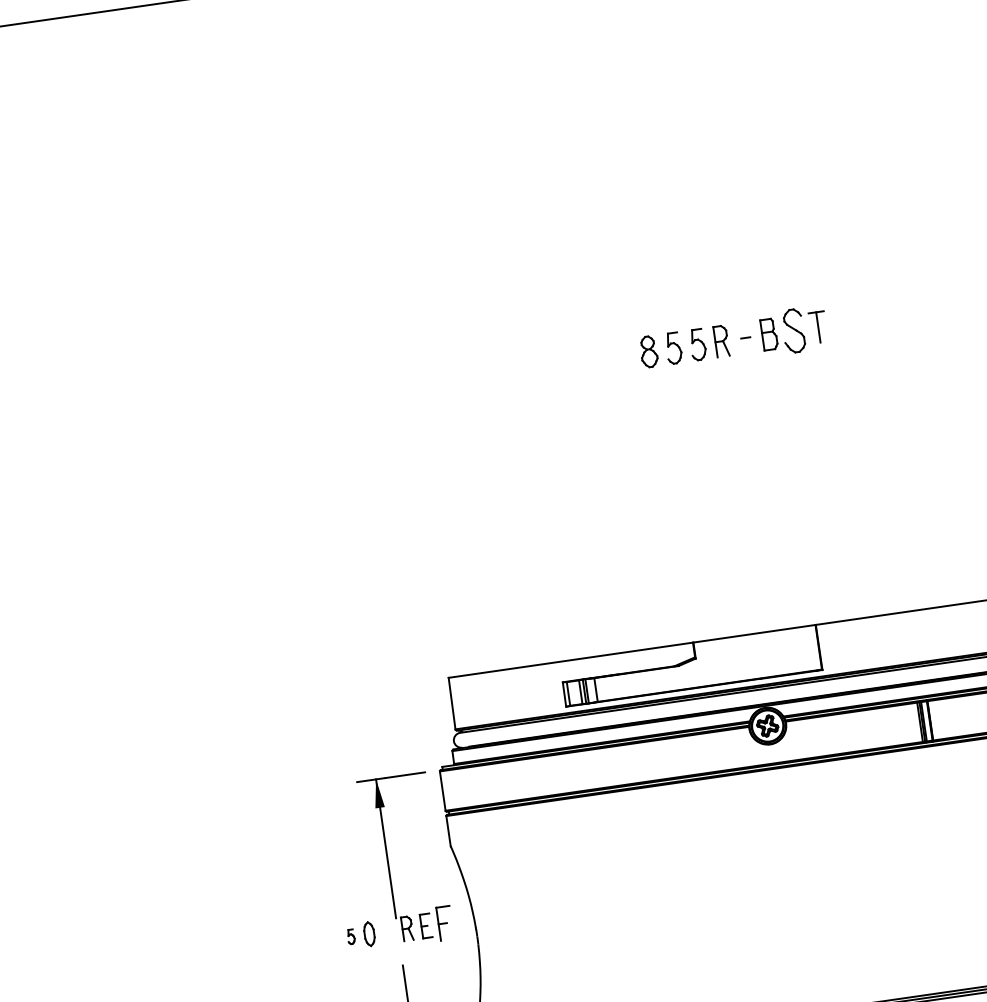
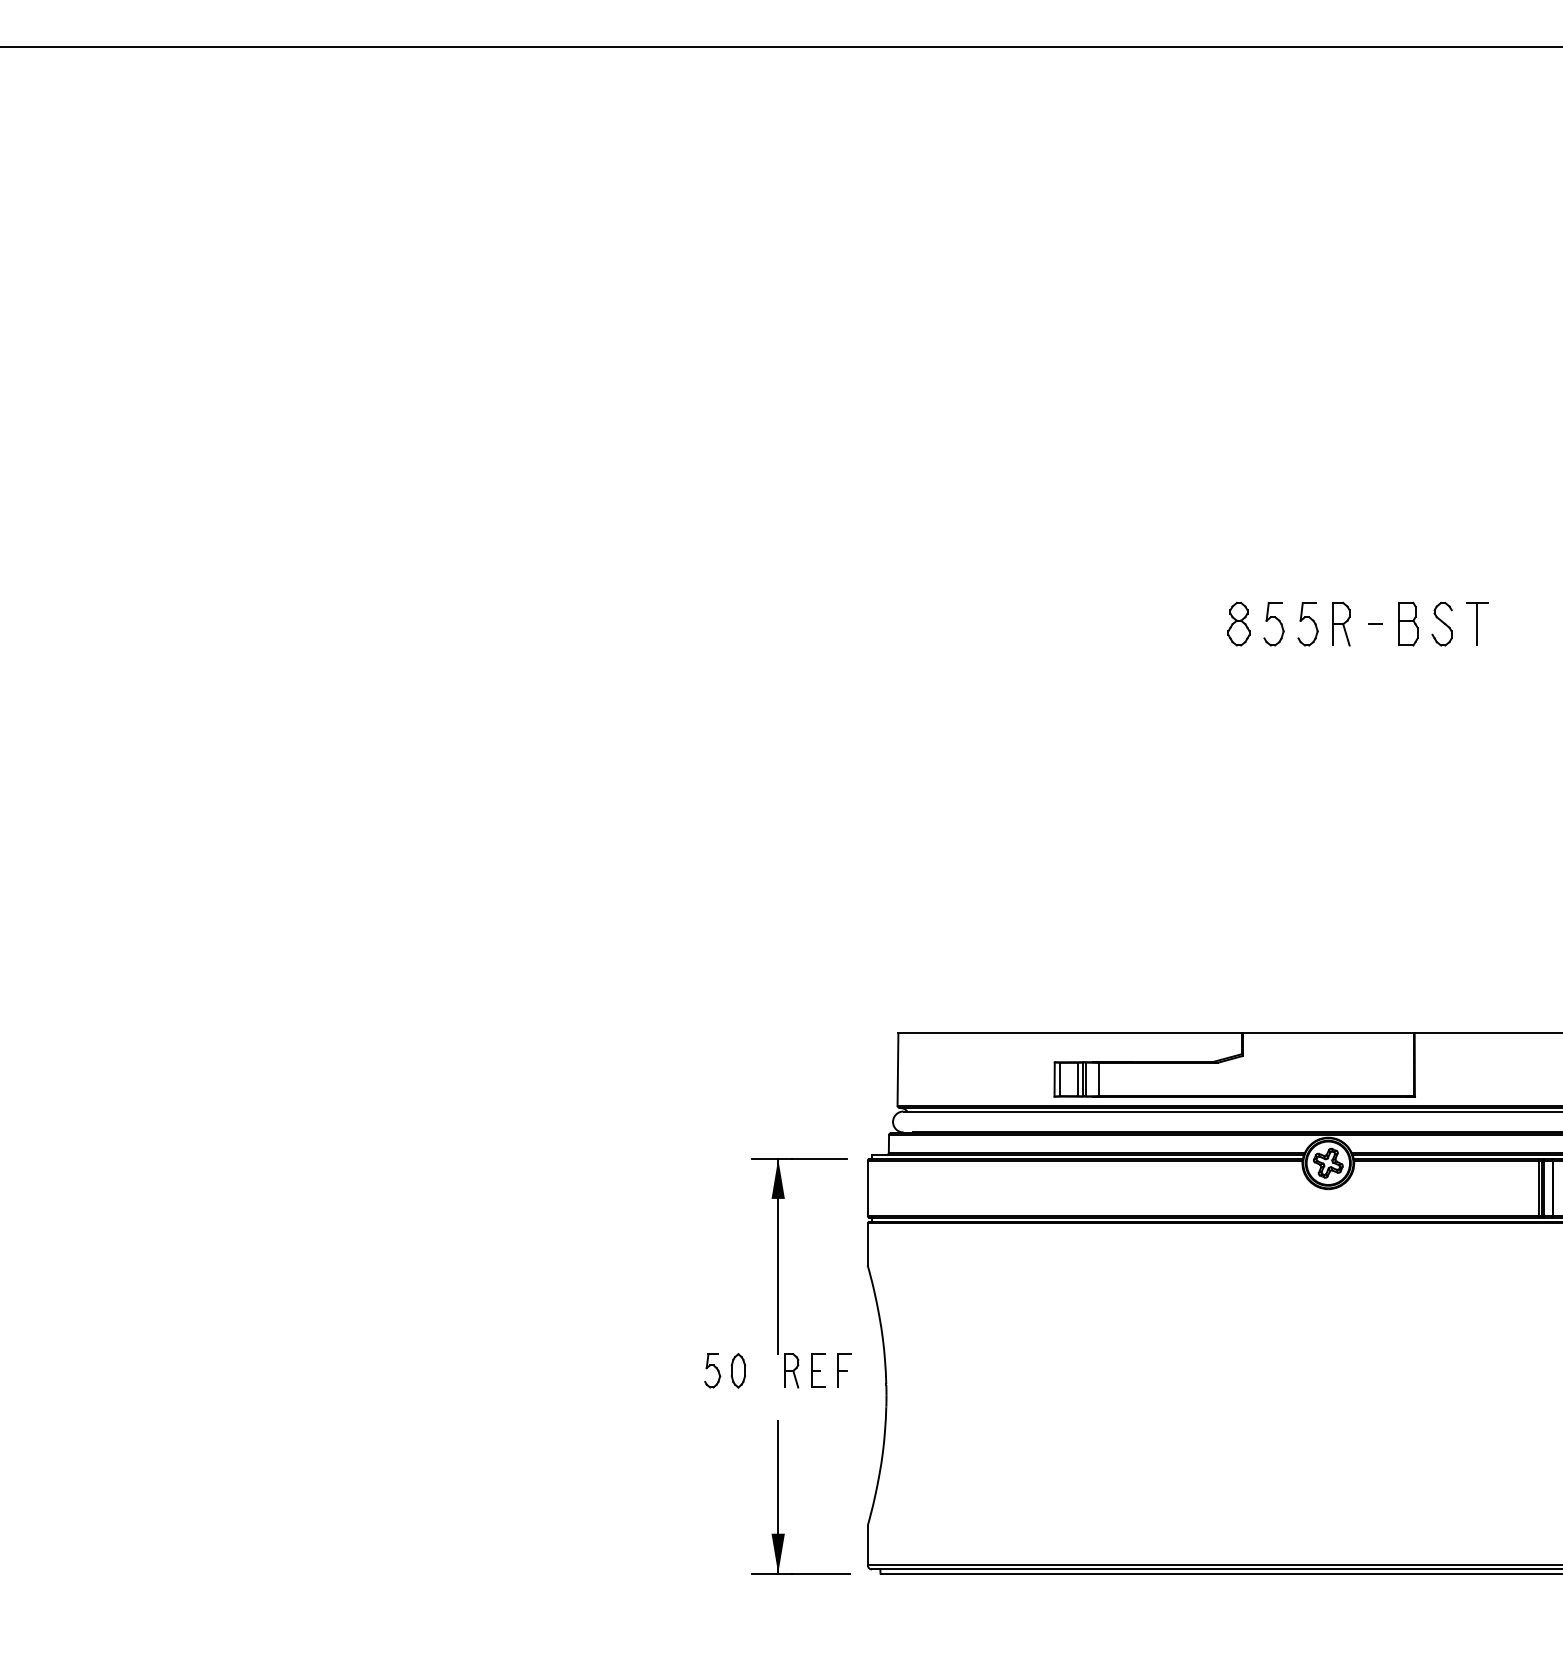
part: (792, 330) -> (1441, 623), size x0.71
part: (444, 923) -> (844, 1370), size x0.71
part: (351, 936) -> (712, 1370), size x1.67

